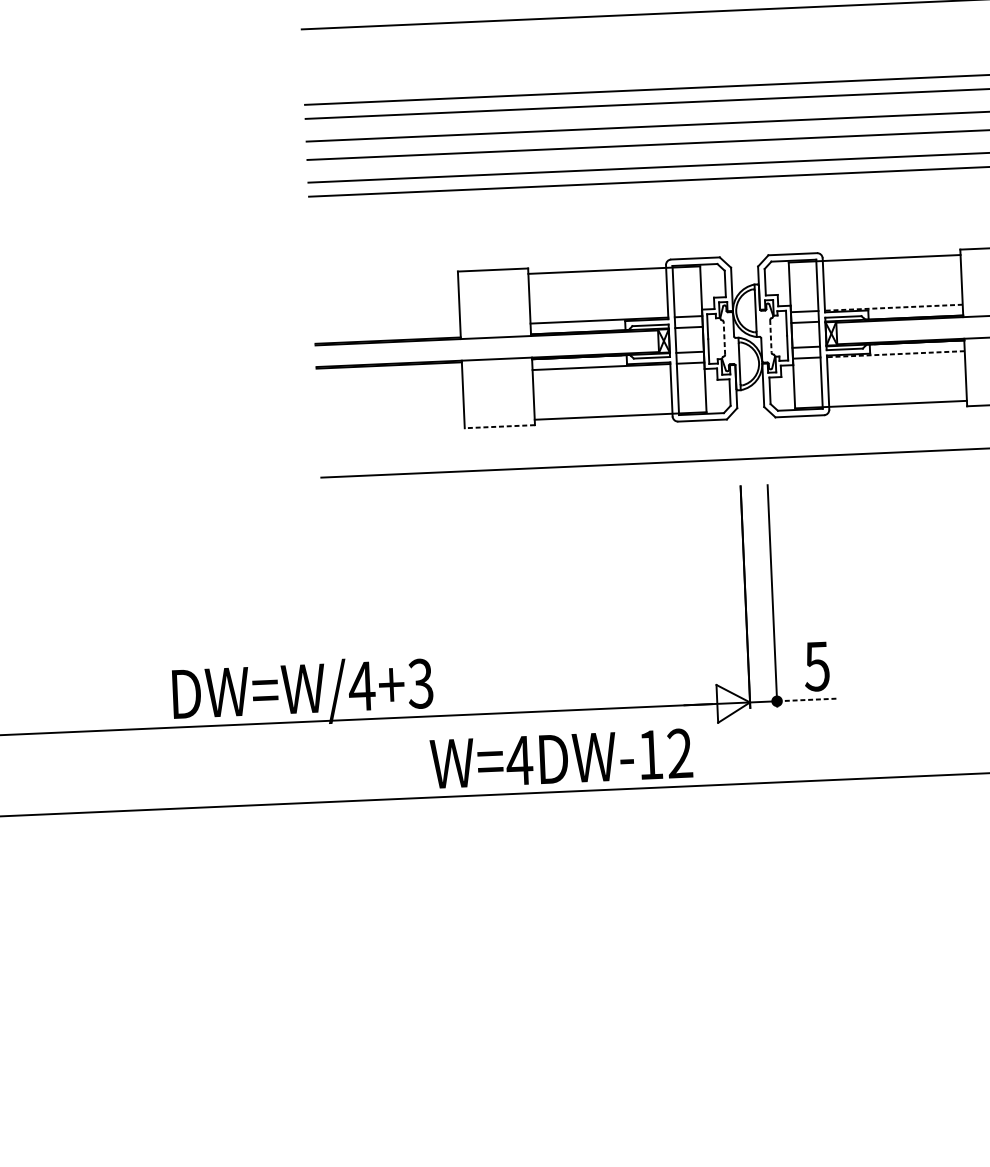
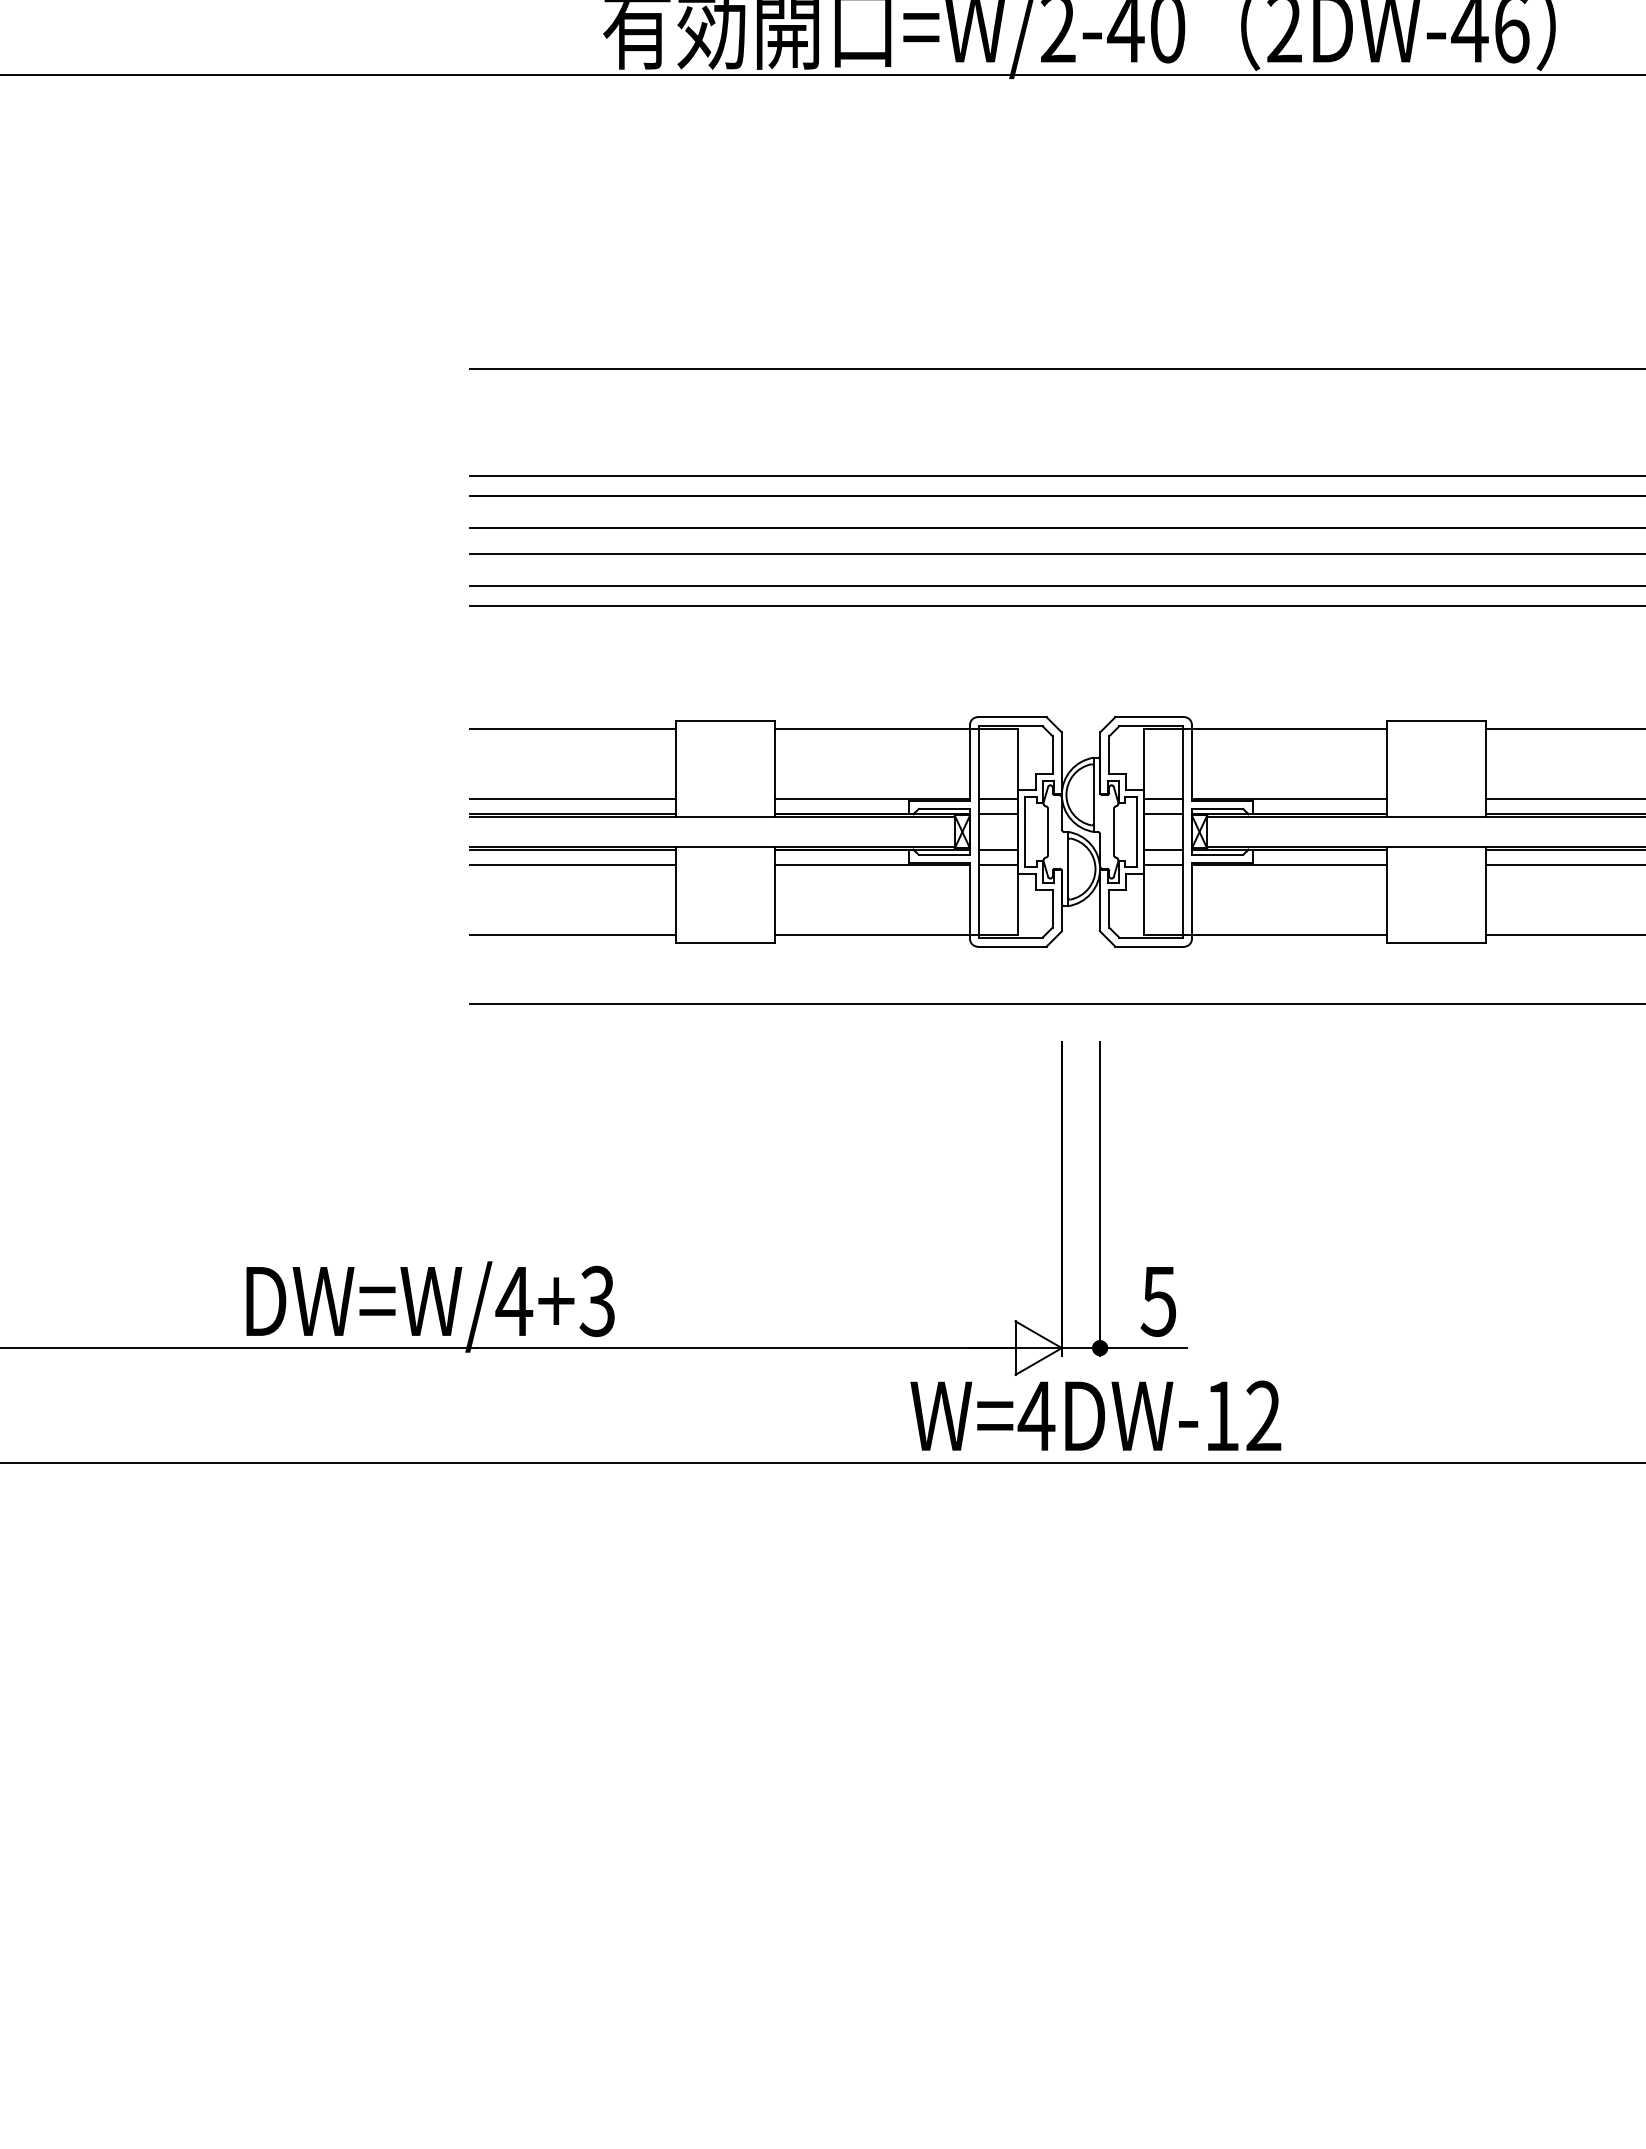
line: (385, 280) -> (572, 728), added
line: (893, 308) -> (1289, 799), dashed -> solid
line: (387, 330) -> (572, 799), added
line: (770, 336) -> (1113, 832), dashed -> solid
line: (724, 338) -> (1048, 831), dashed -> solid
line: (895, 353) -> (1289, 864), dashed -> solid
line: (389, 376) -> (572, 864), added
line: (391, 426) -> (572, 935), added
line: (500, 426) -> (725, 942), dashed -> solid
line: (807, 700) -> (1143, 1348), dashed -> solid
text: (561, 758) -> (1095, 1415), moved

